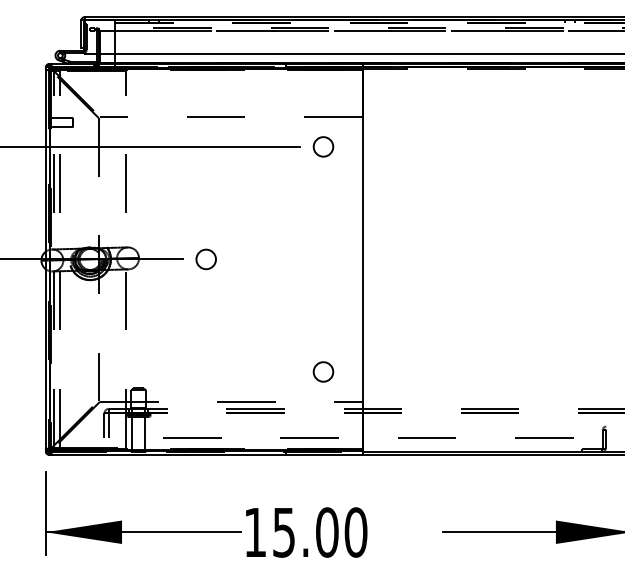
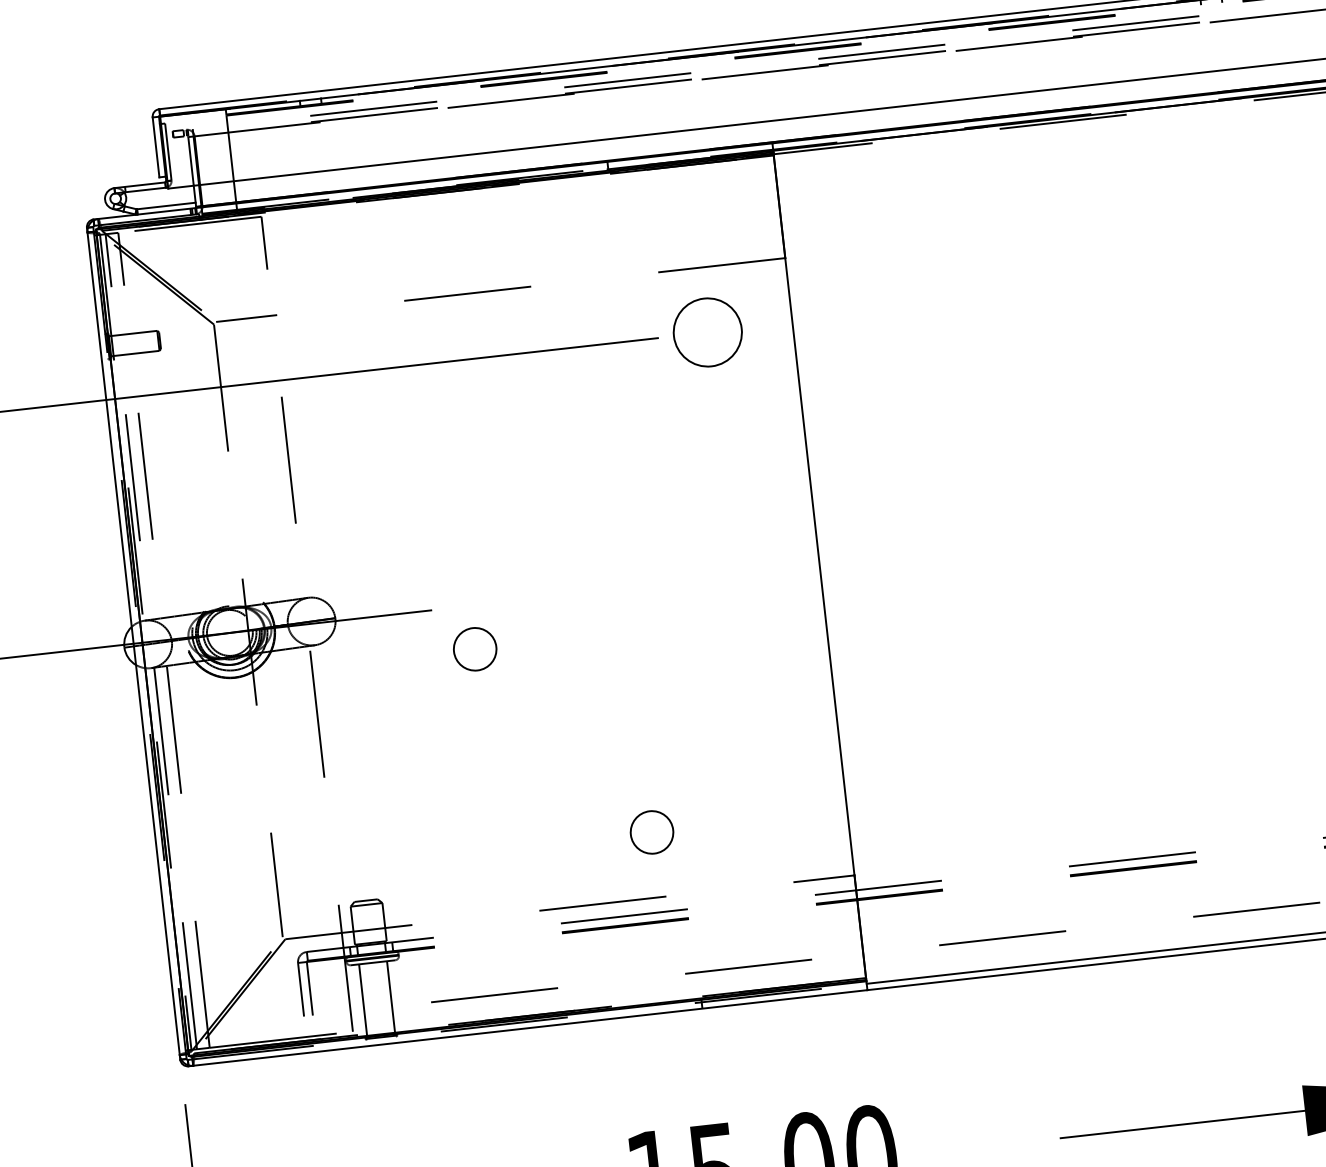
circle: (323, 146) -> (707, 331), size x1.6
circle: (205, 259) -> (473, 649), moved
circle: (323, 371) -> (651, 831), moved

